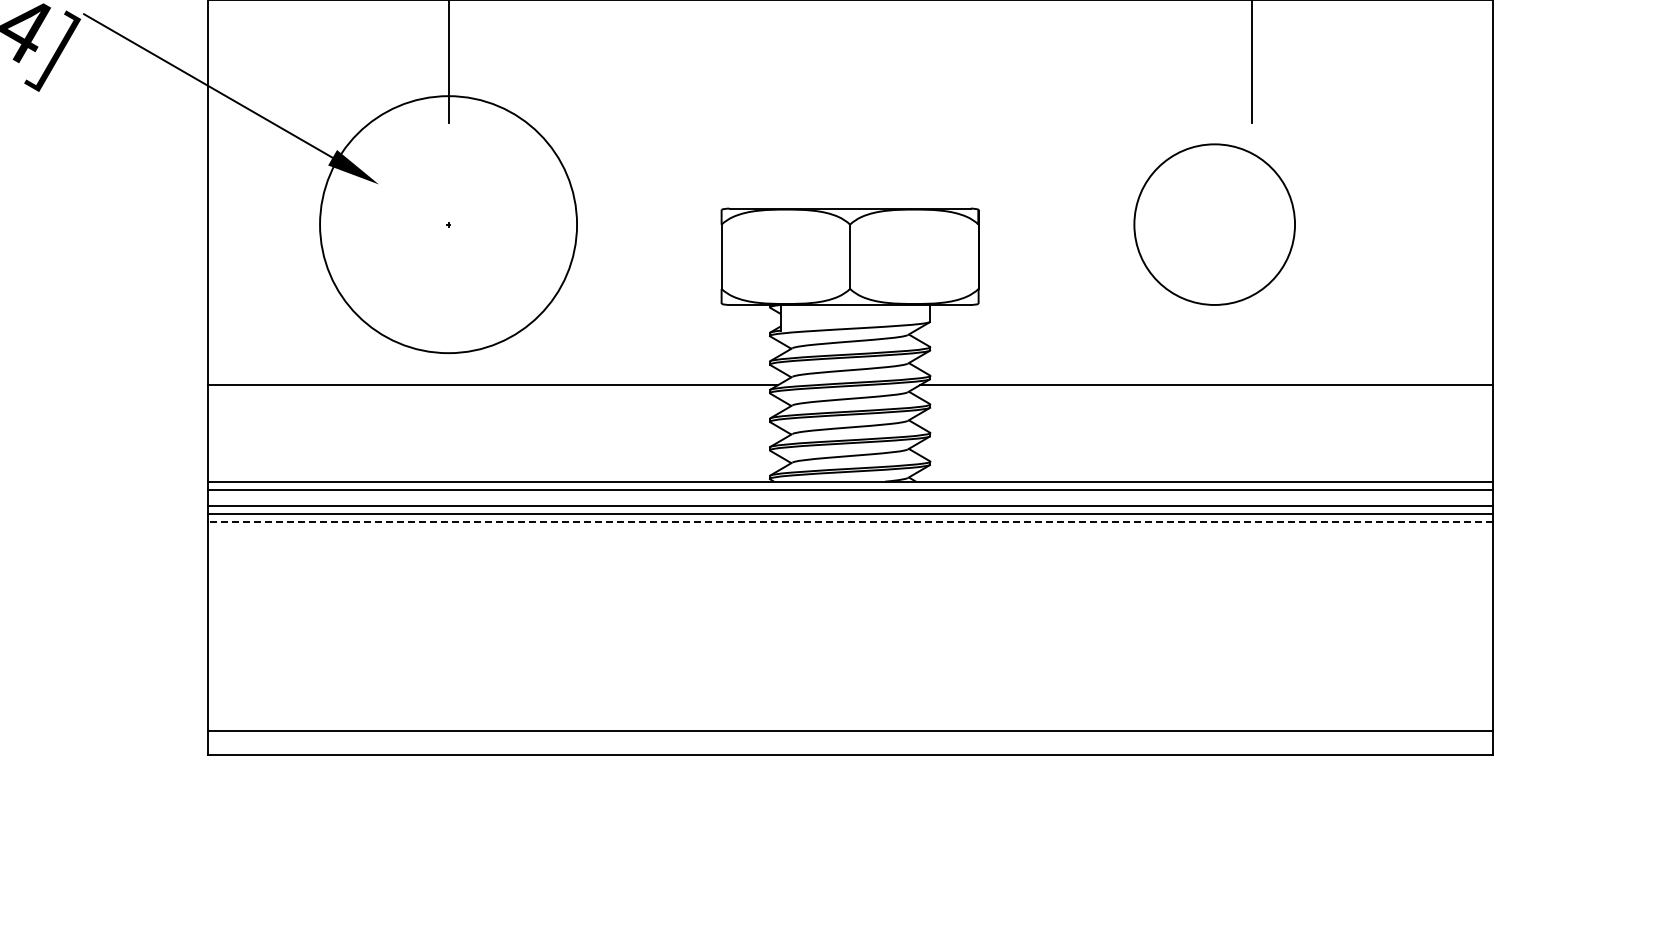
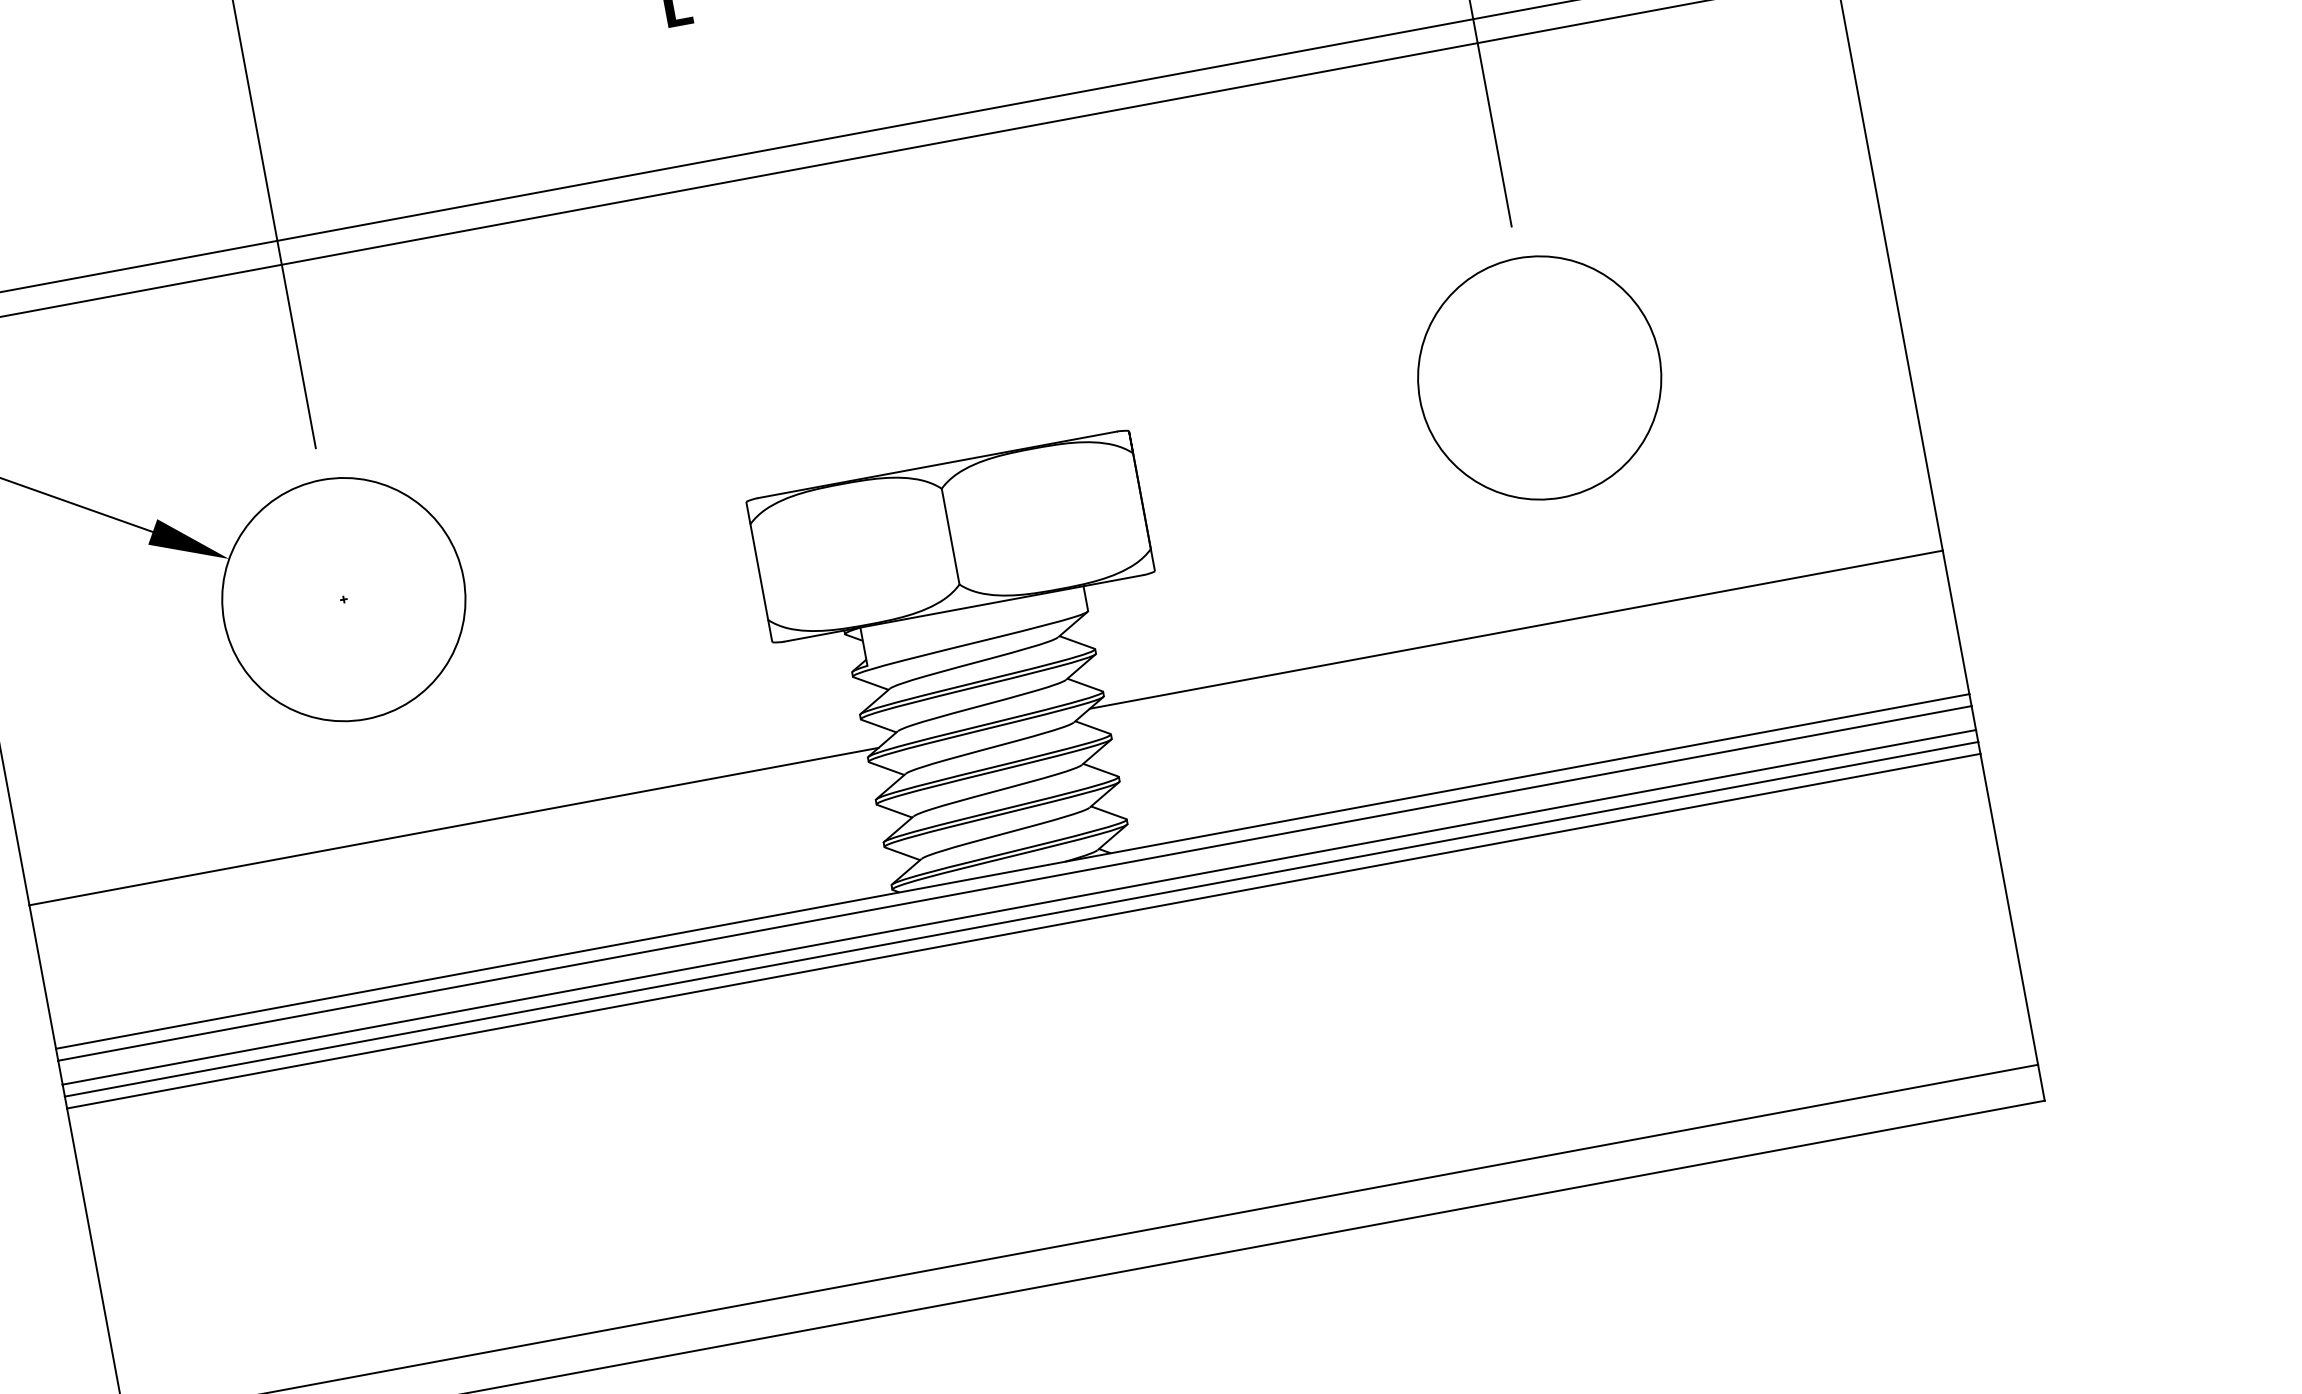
circle: (448, 224) -> (343, 599), size x0.62
circle: (1214, 224) -> (1539, 377), moved
line: (850, 521) -> (1024, 930), dashed -> solid

